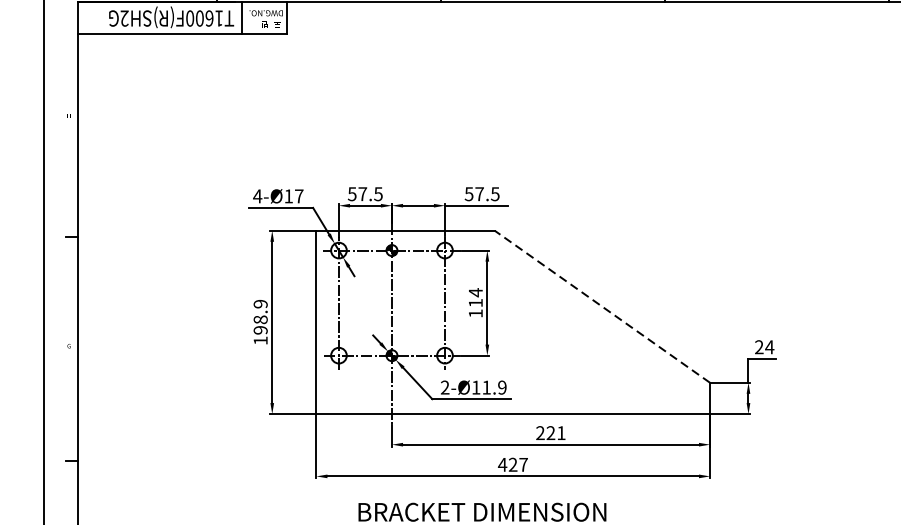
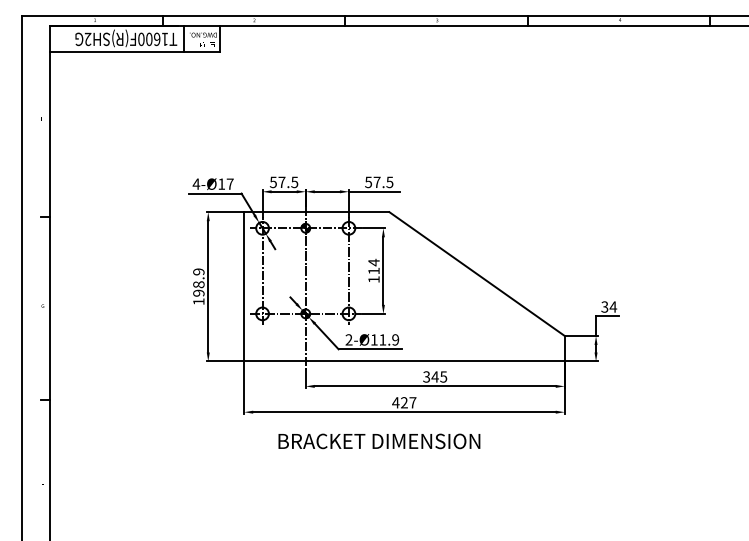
line: (601, 306) -> (476, 273), dashed -> solid
text: (758, 347) -> (604, 307), 24 -> 34
text: (551, 432) -> (435, 376), 221 -> 345

